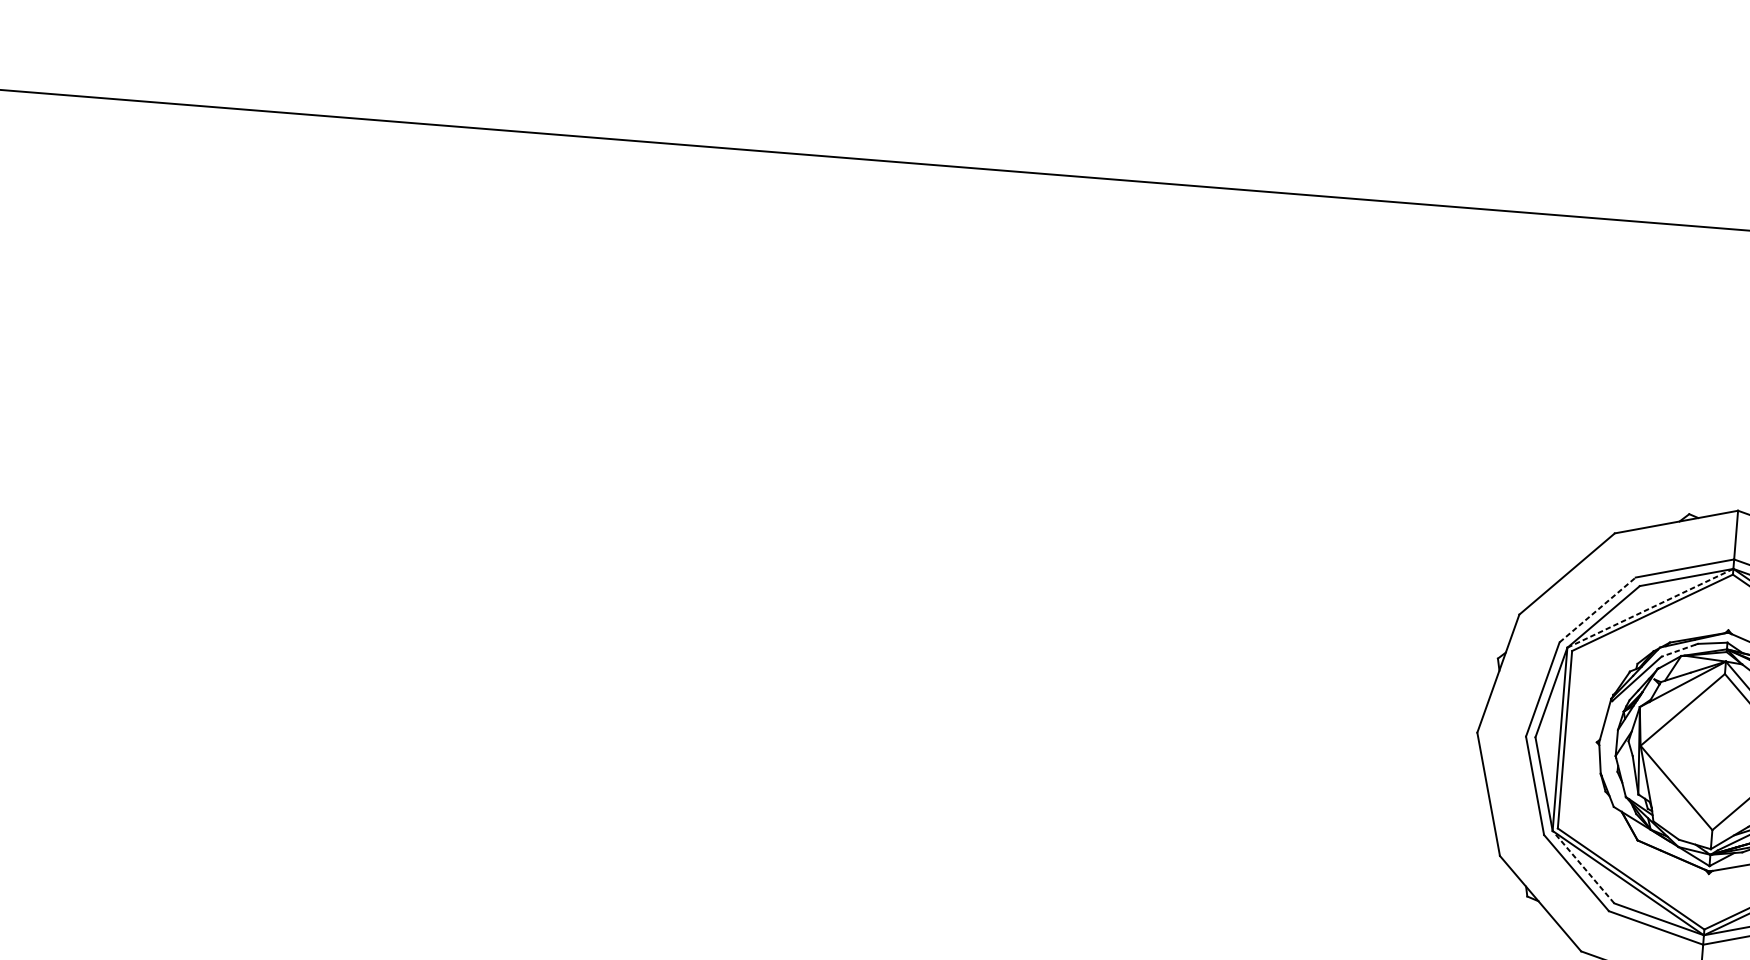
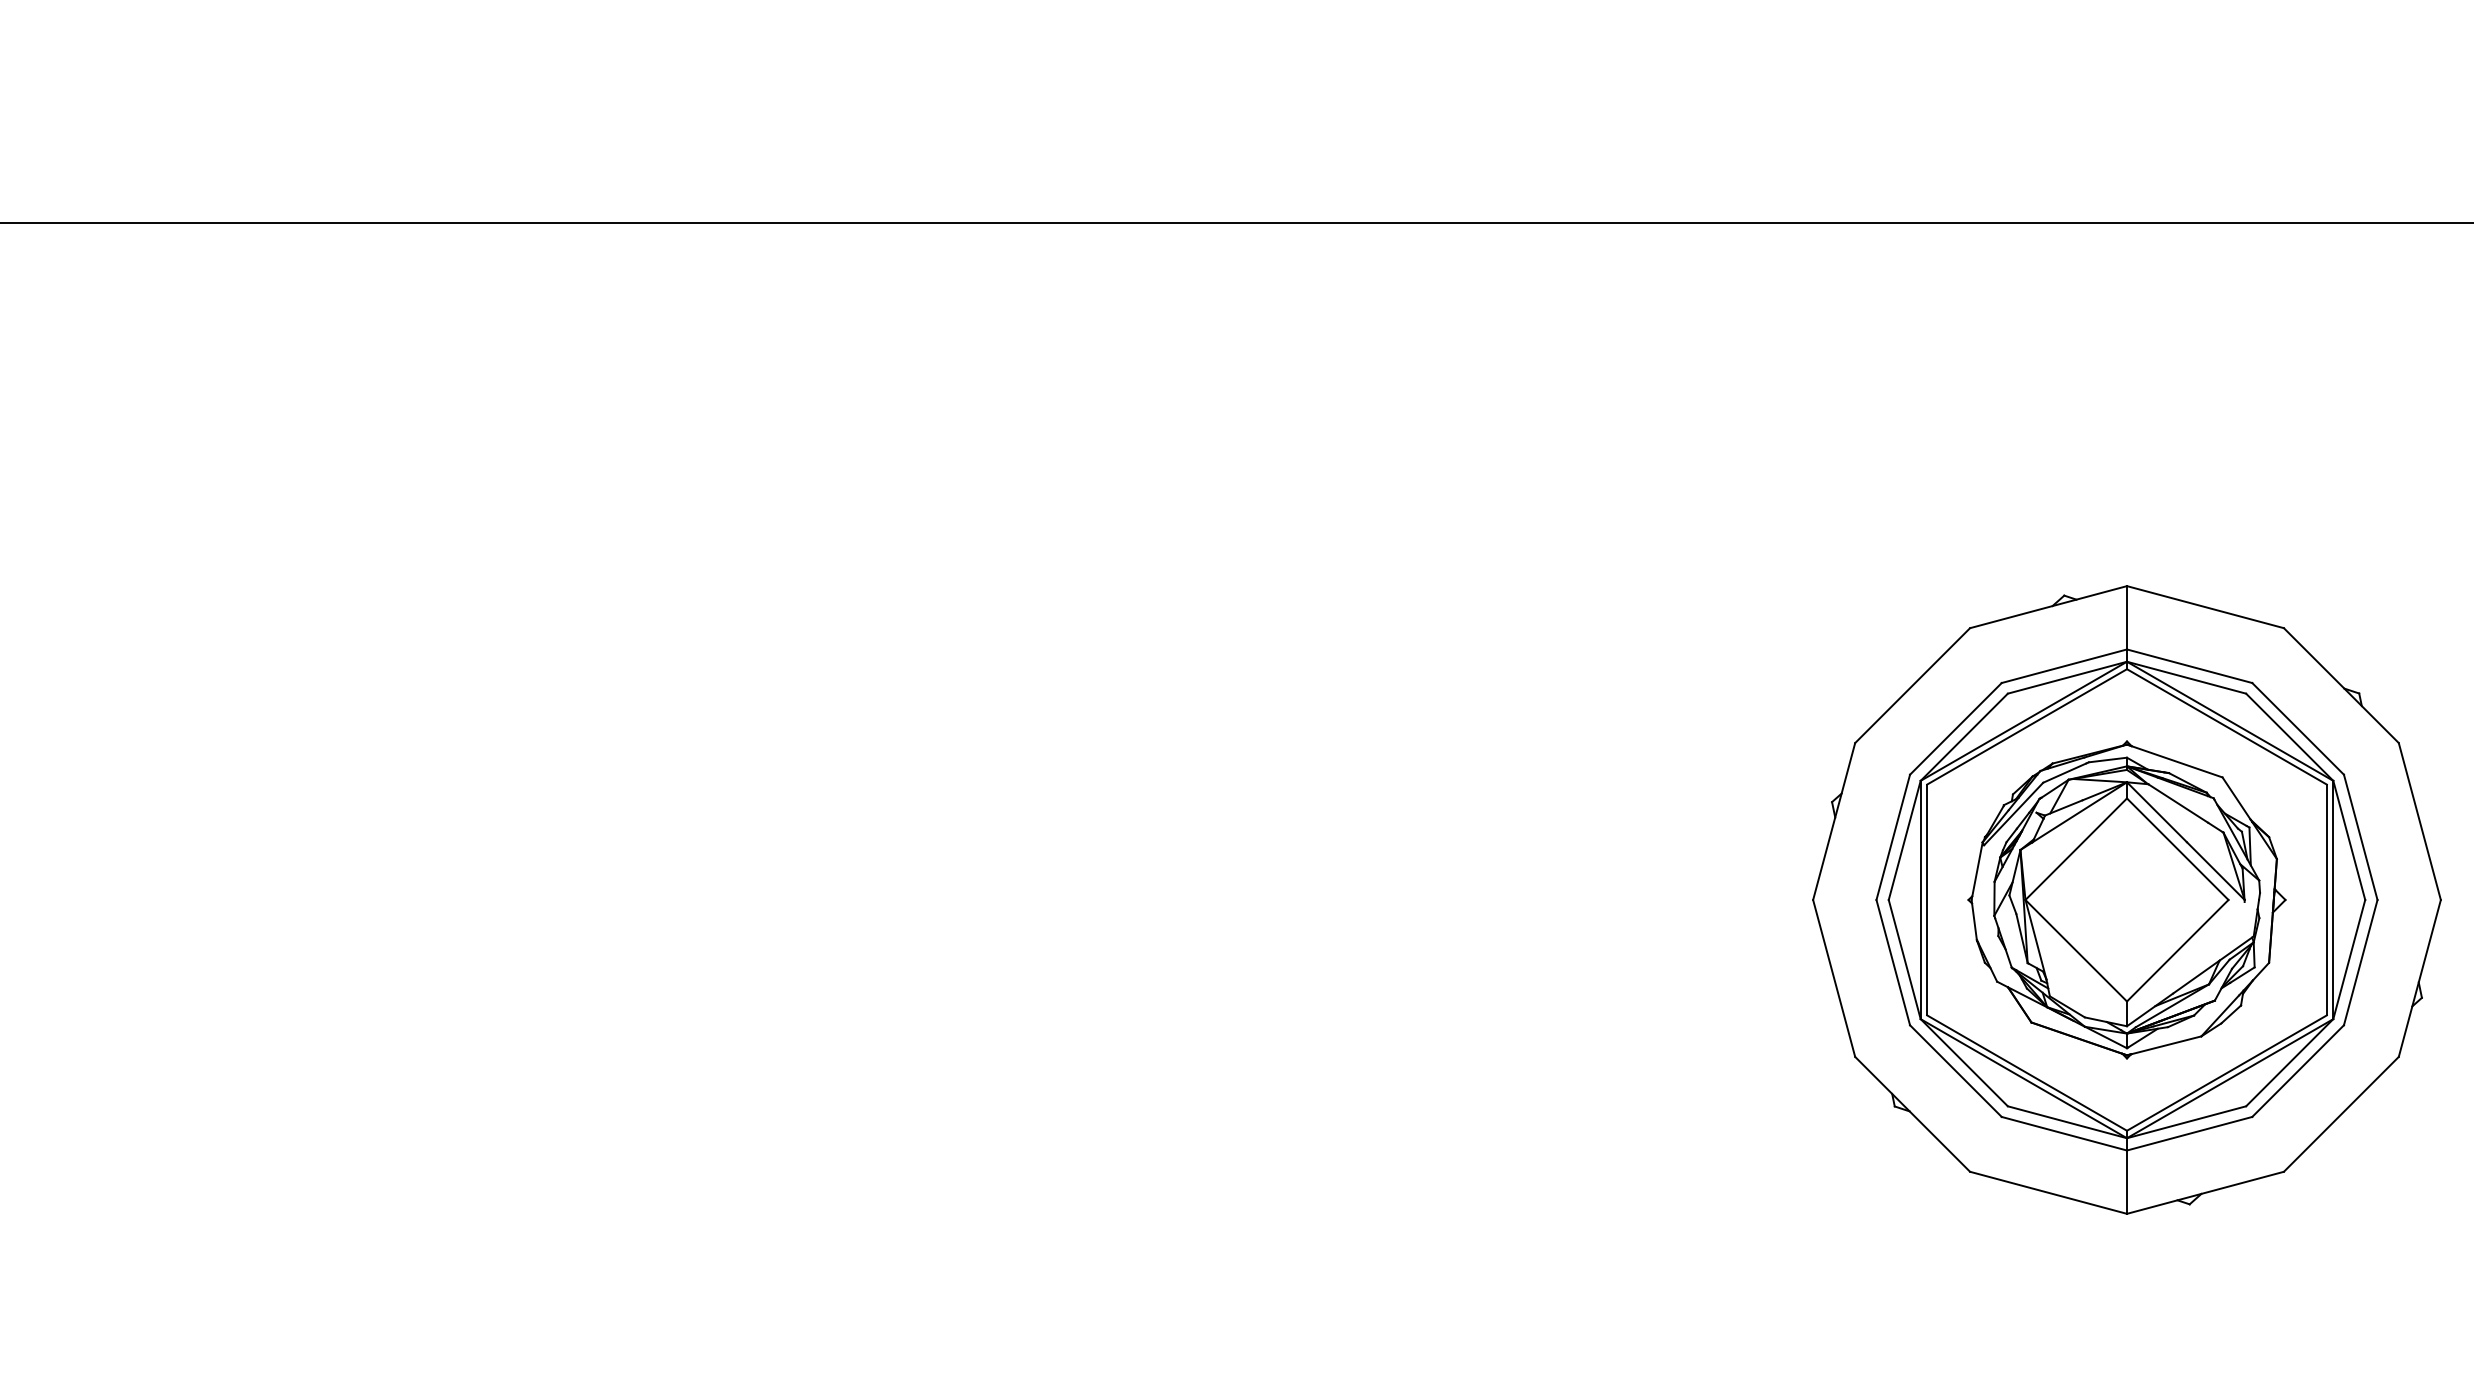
line: (1650, 608) -> (2024, 721), dashed -> solid
line: (1597, 609) -> (1955, 728), dashed -> solid
line: (1678, 650) -> (2064, 773), dashed -> solid
line: (1583, 867) -> (1964, 1062), dashed -> solid

